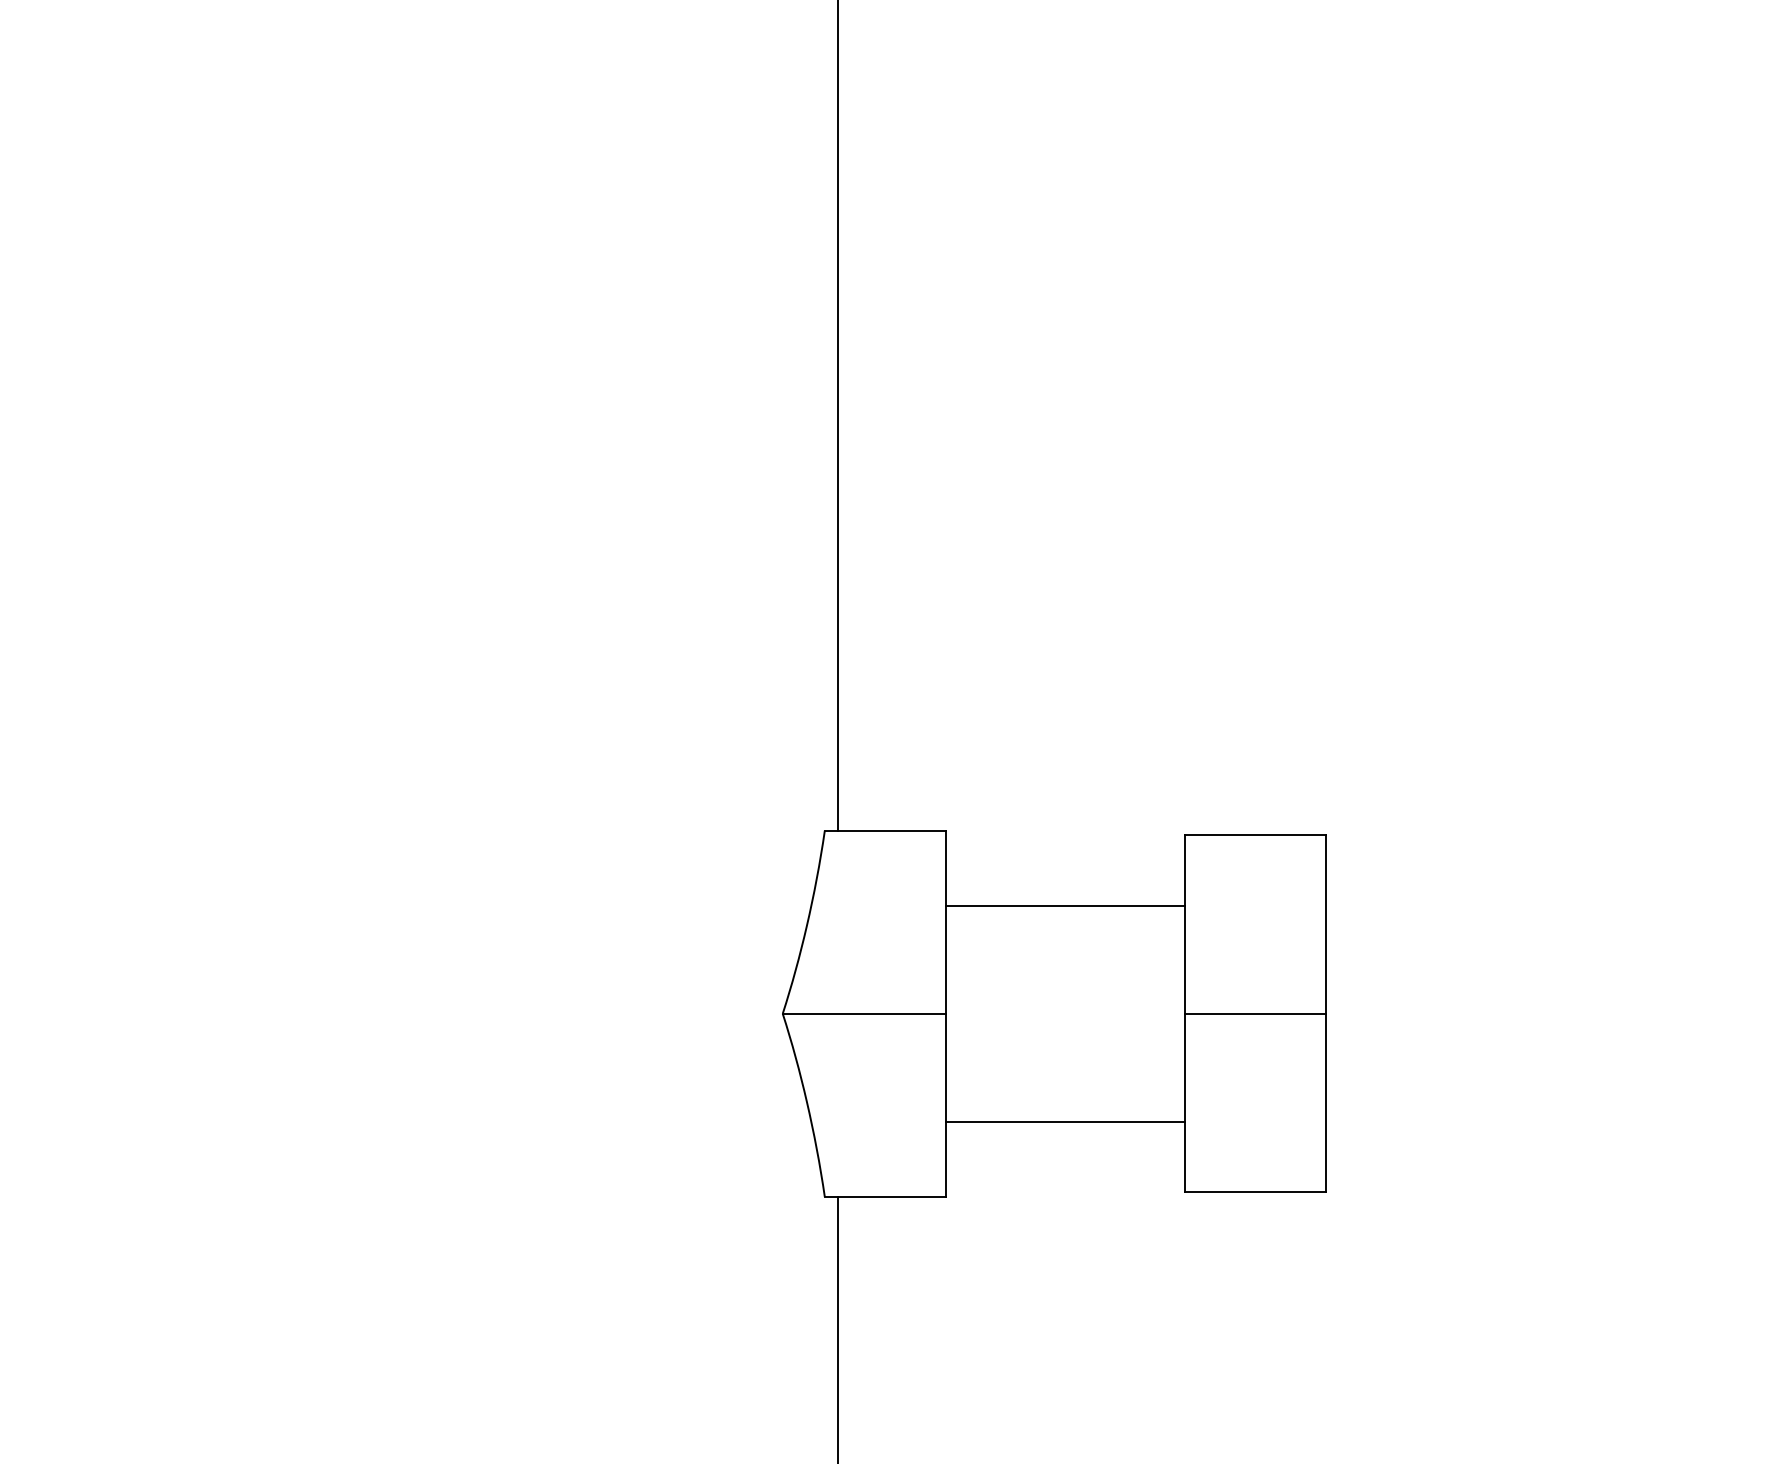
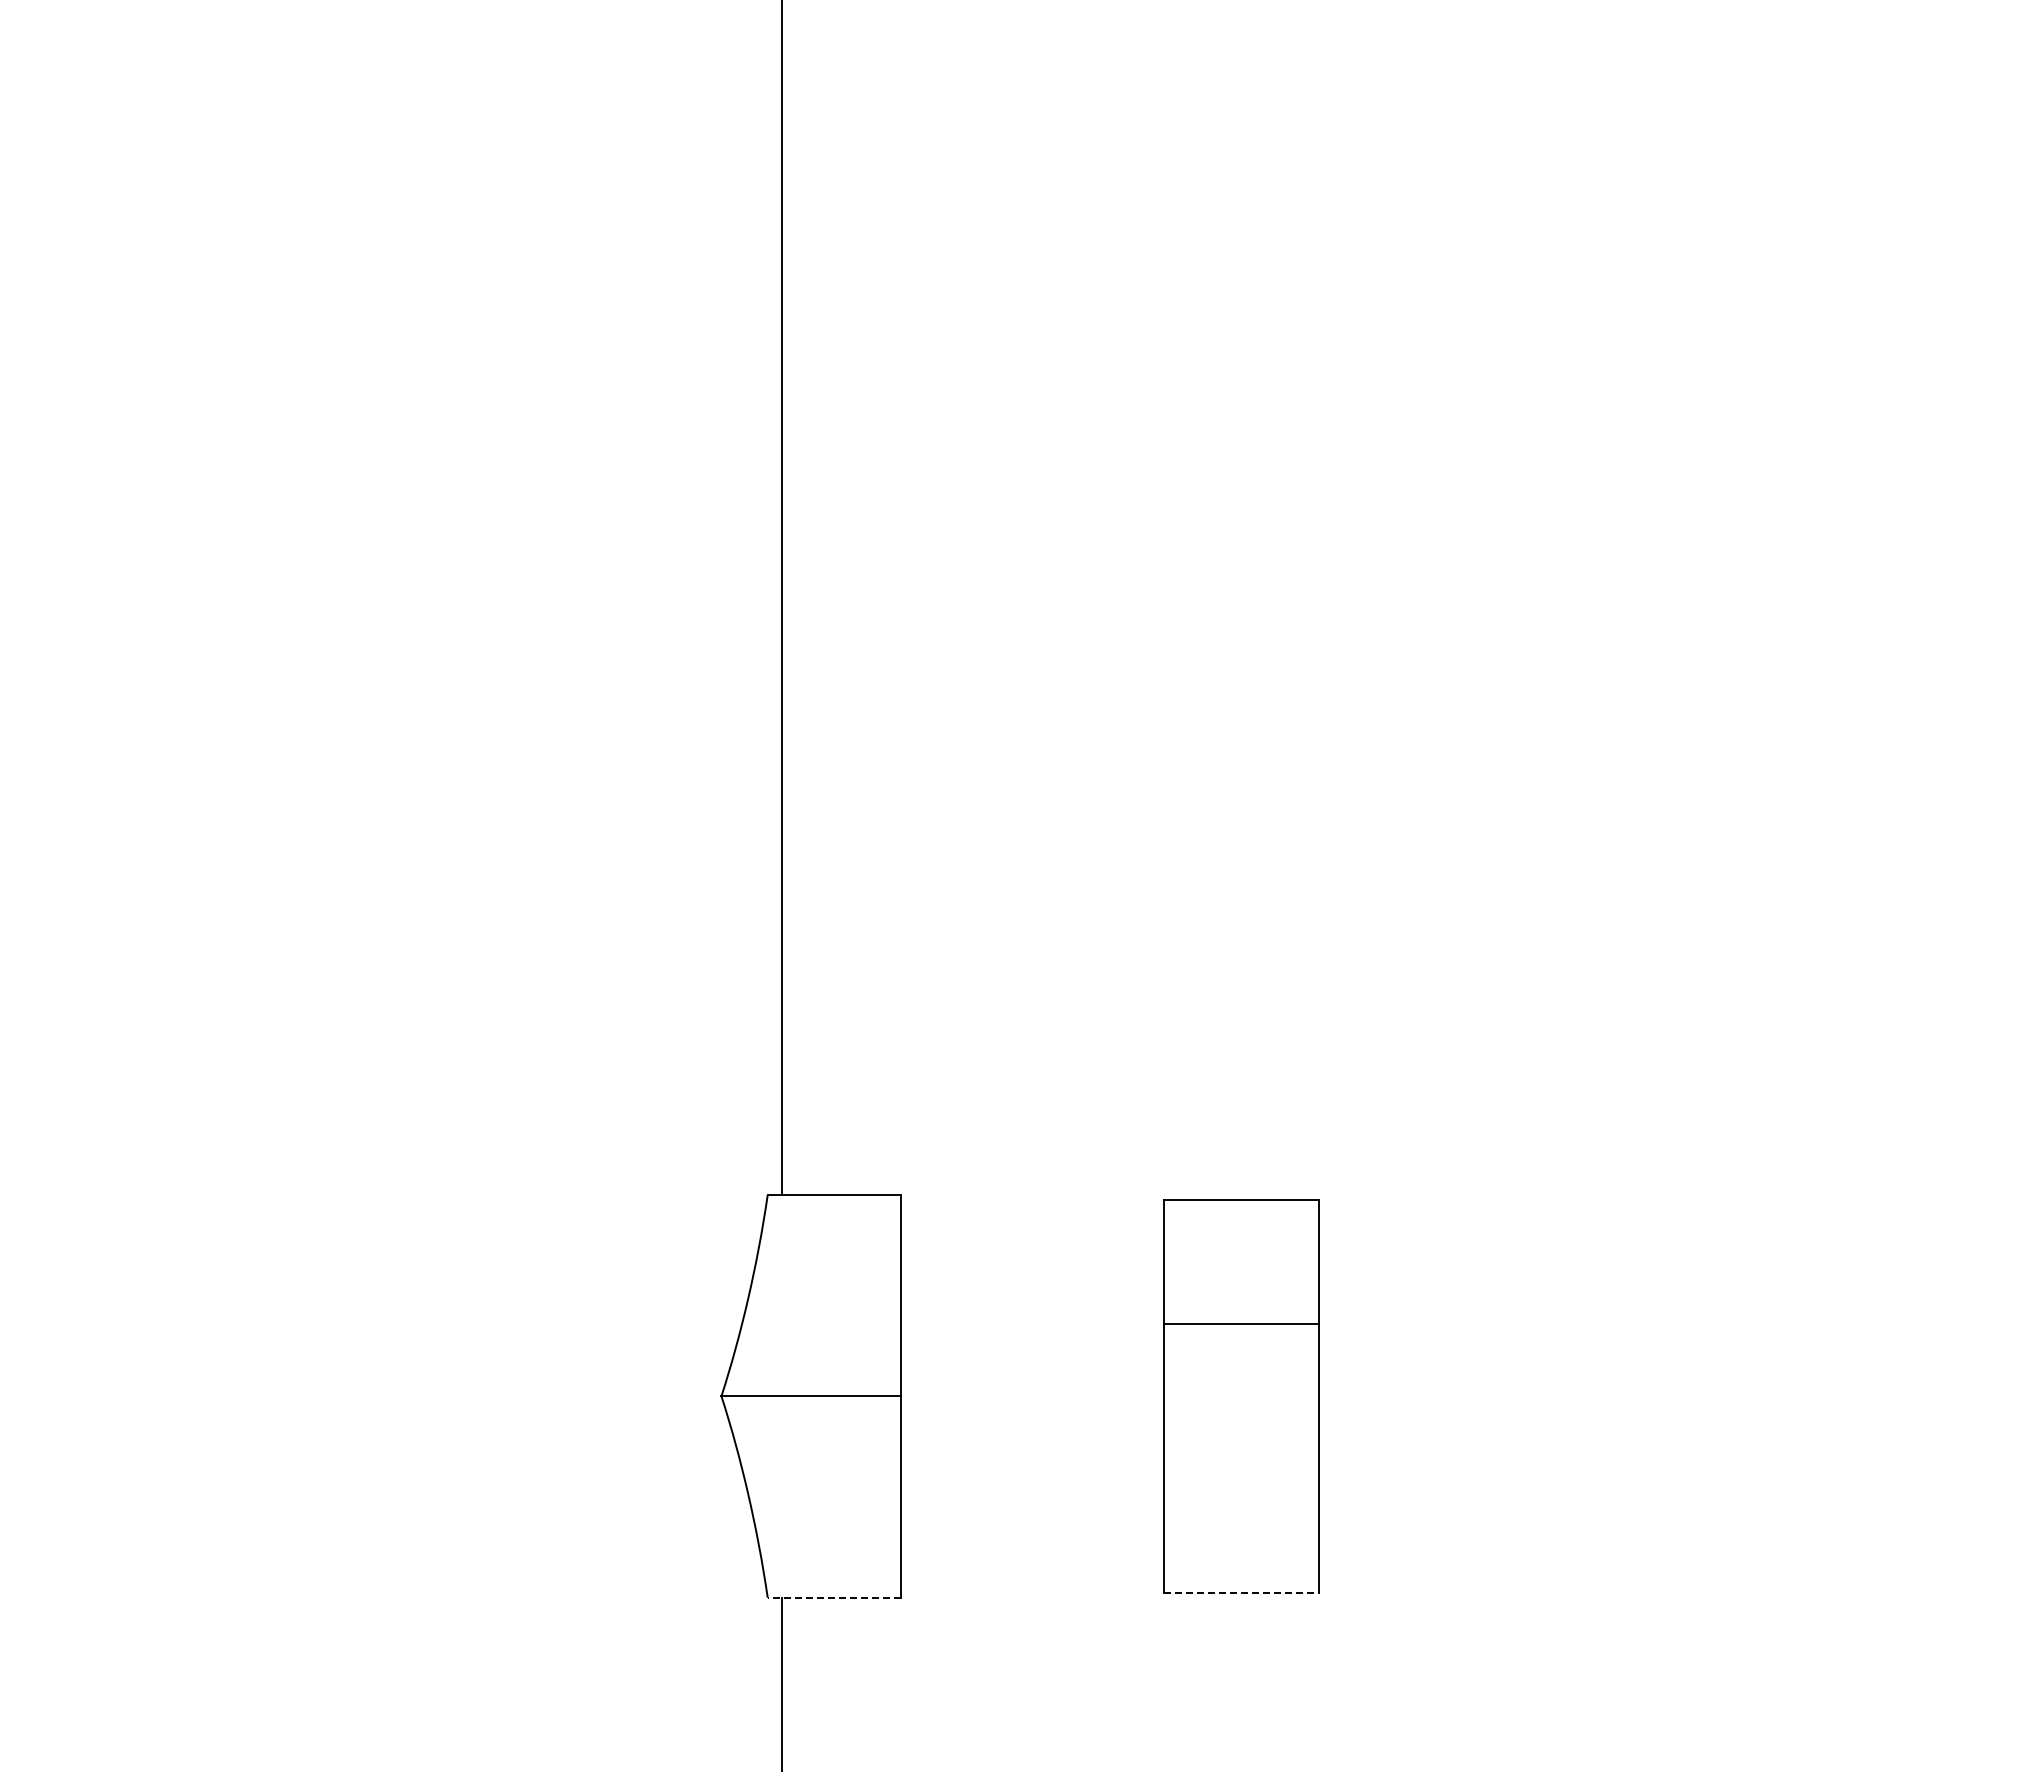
line: (1065, 905) -> (1032, 1277), removed
line: (1254, 1013) -> (1240, 1323), moved
line: (1065, 1122) -> (1032, 1515), removed
line: (1255, 1192) -> (1241, 1592), solid -> dashed
line: (885, 1196) -> (834, 1597), solid -> dashed

